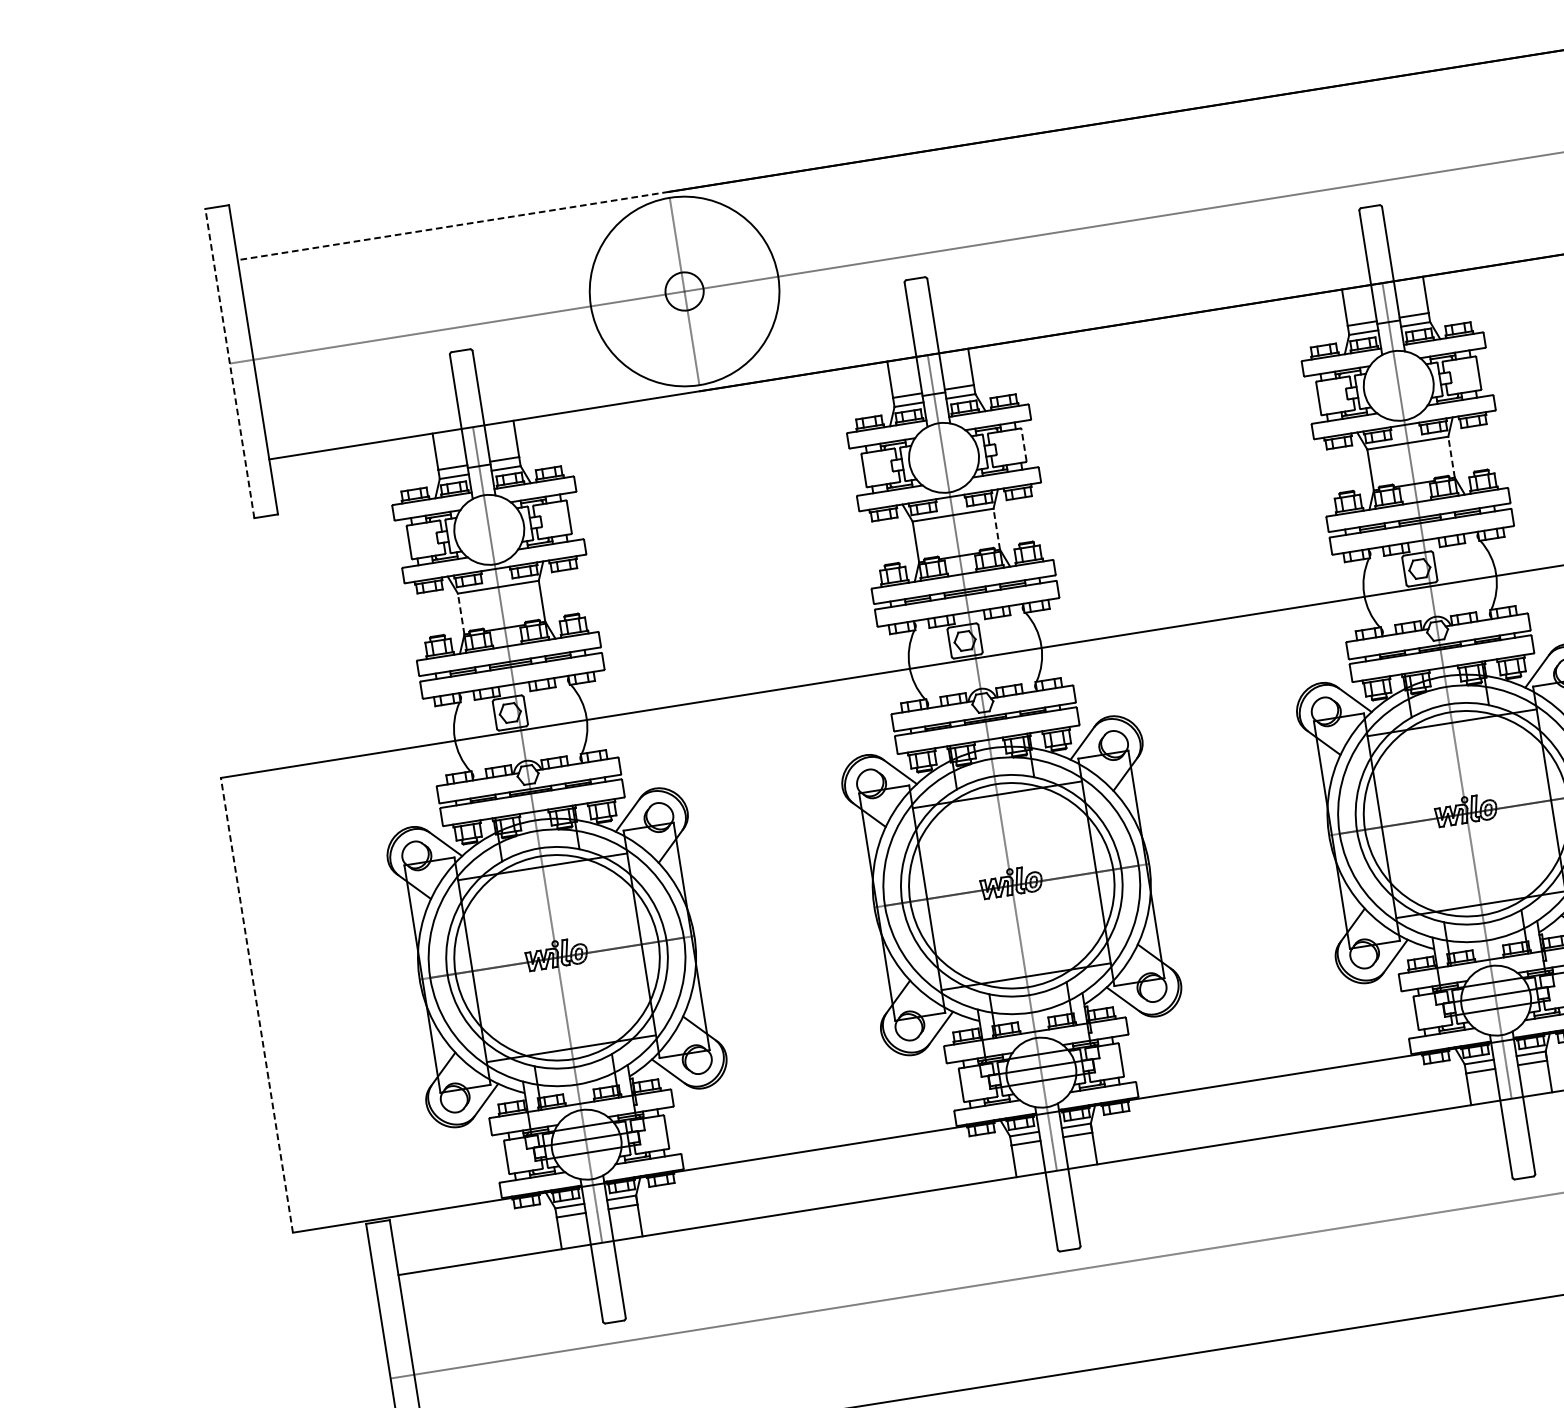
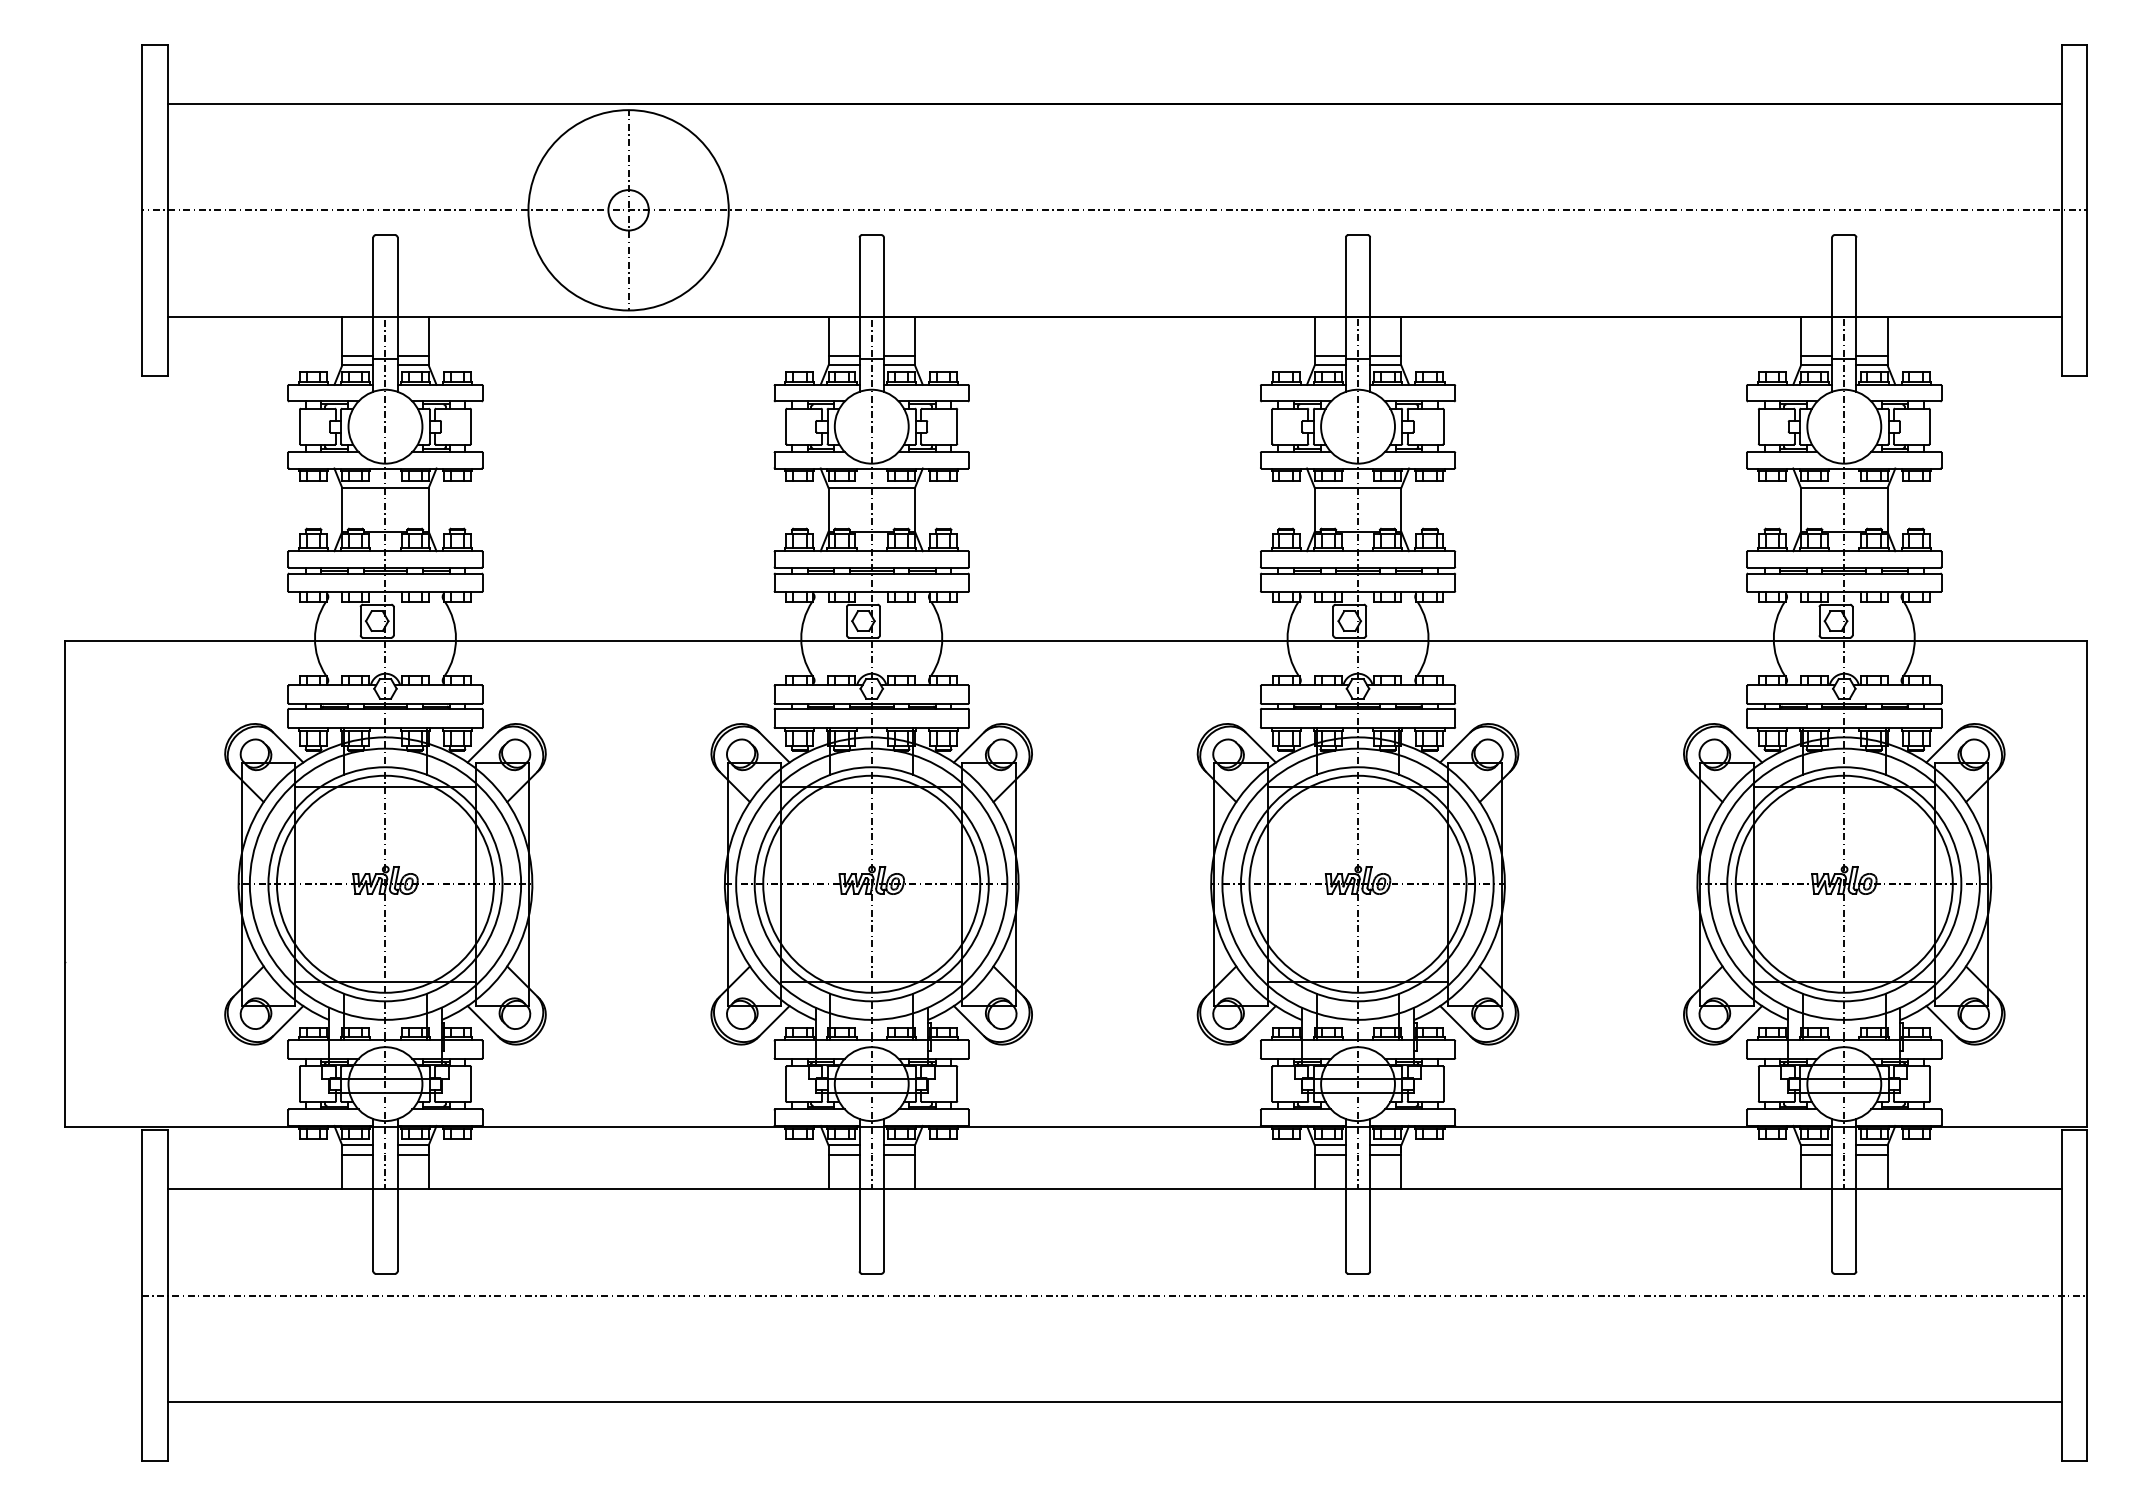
line: (452, 225) -> (397, 103), dashed -> solid
line: (229, 362) -> (142, 209), dashed -> solid
line: (1024, 444) -> (957, 426), dashed -> solid
line: (1451, 456) -> (1401, 509), dashed -> solid
line: (996, 528) -> (914, 509), dashed -> solid
line: (461, 613) -> (342, 509), dashed -> solid
line: (256, 1004) -> (64, 883), dashed -> solid

